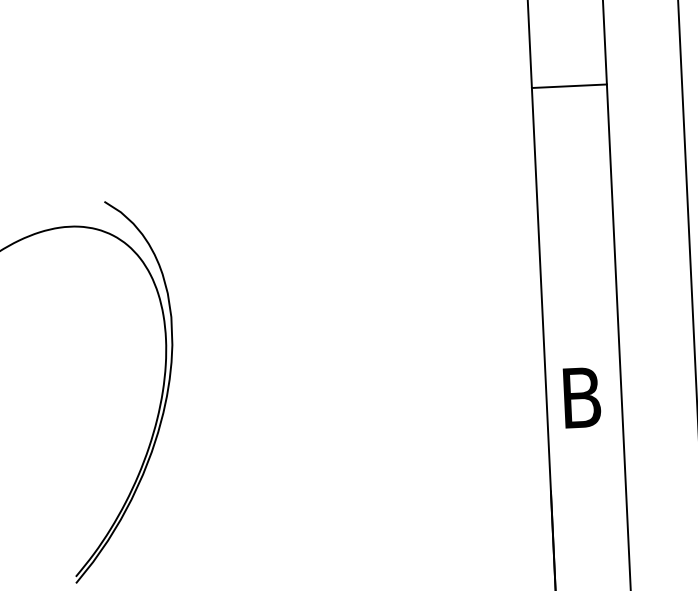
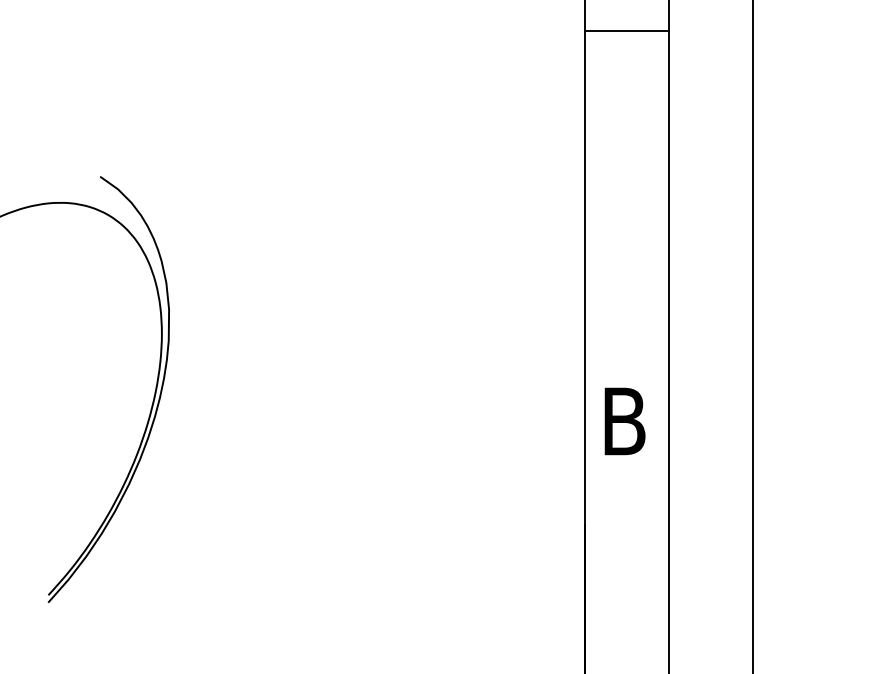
line: (569, 85) -> (627, 30), moved

